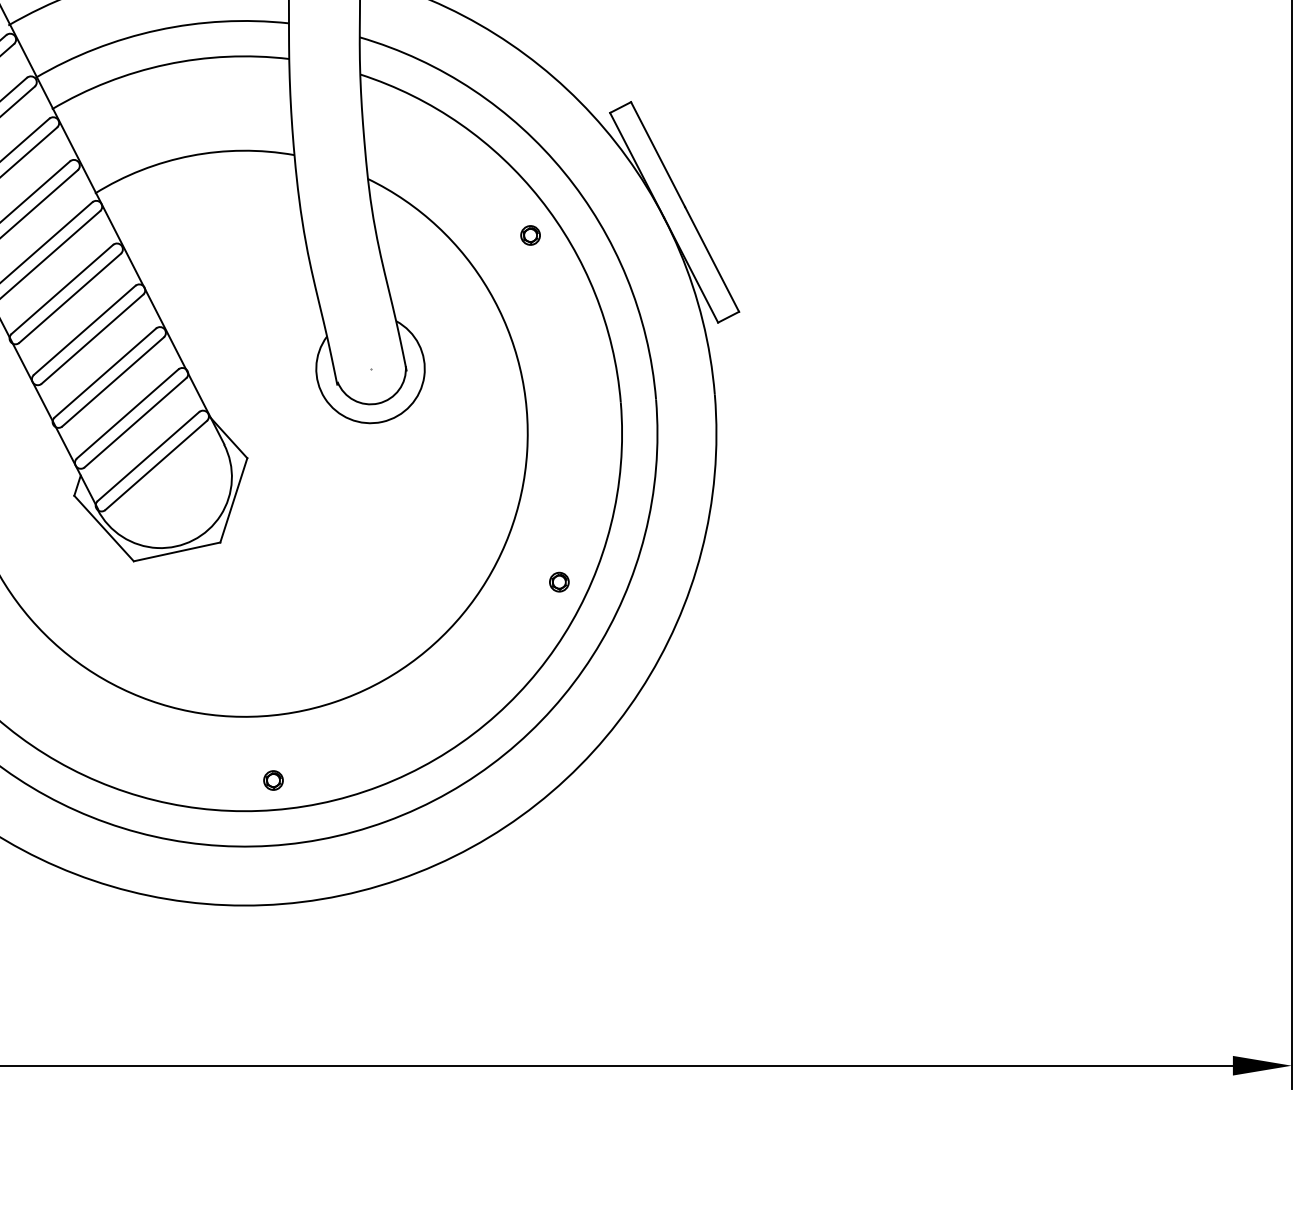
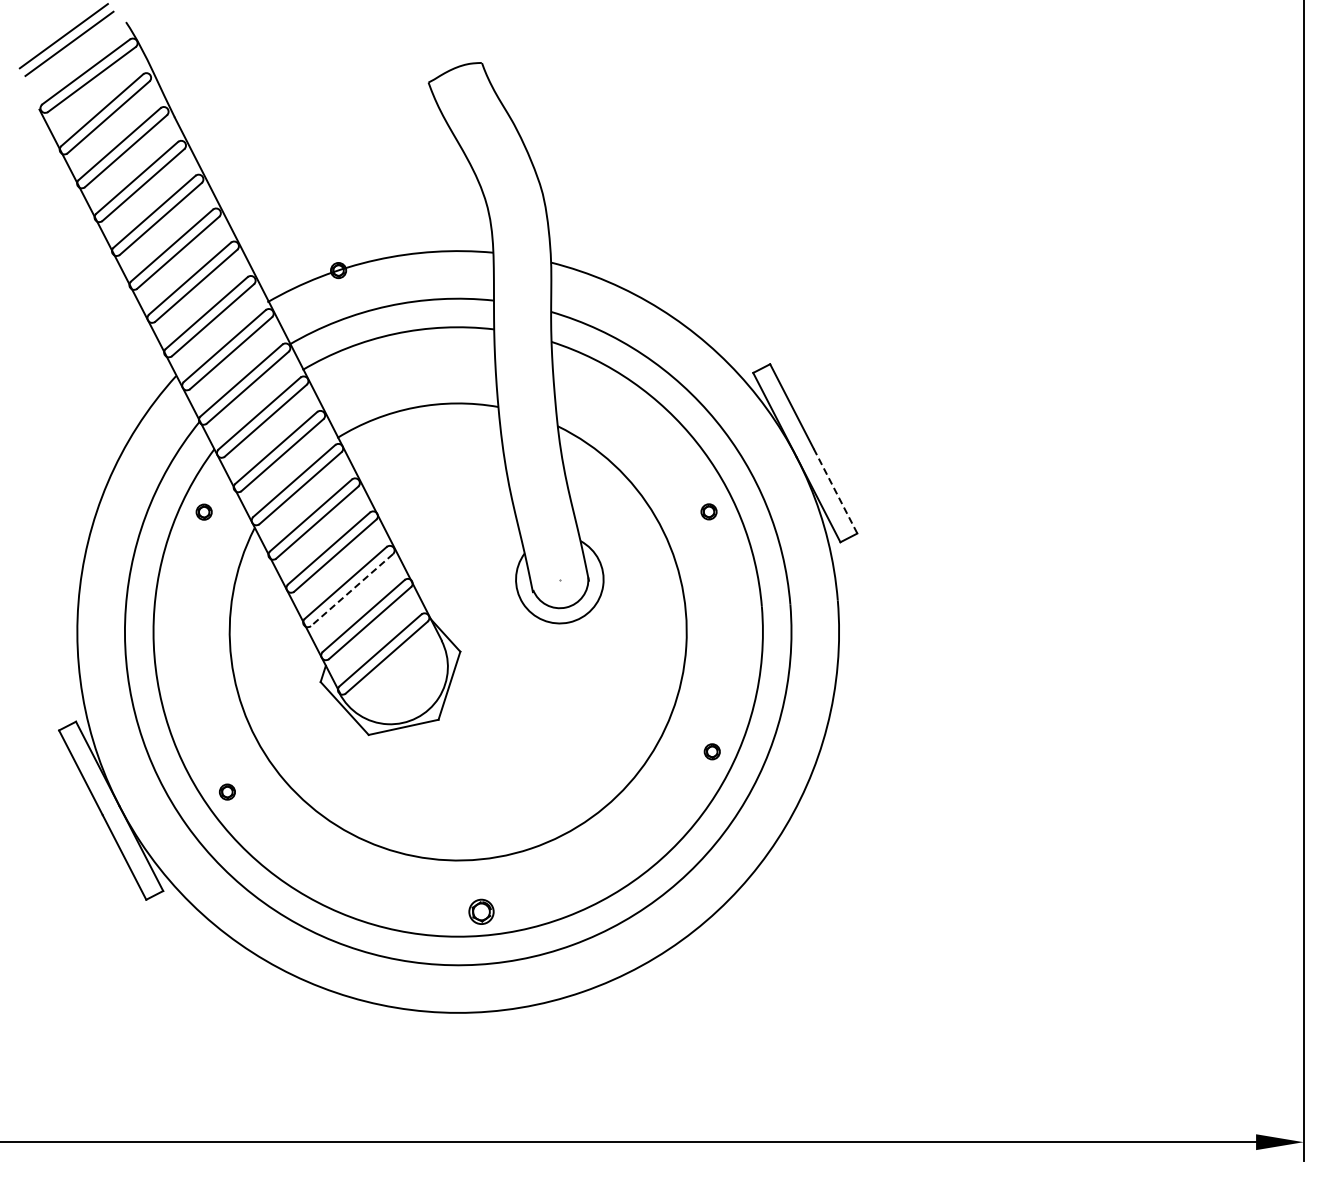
part: (529, 235) -> (708, 511), moved
line: (711, 259) -> (835, 491), solid -> dashed
line: (112, 382) -> (351, 590), solid -> dashed
part: (273, 779) -> (481, 911), size x1.6

